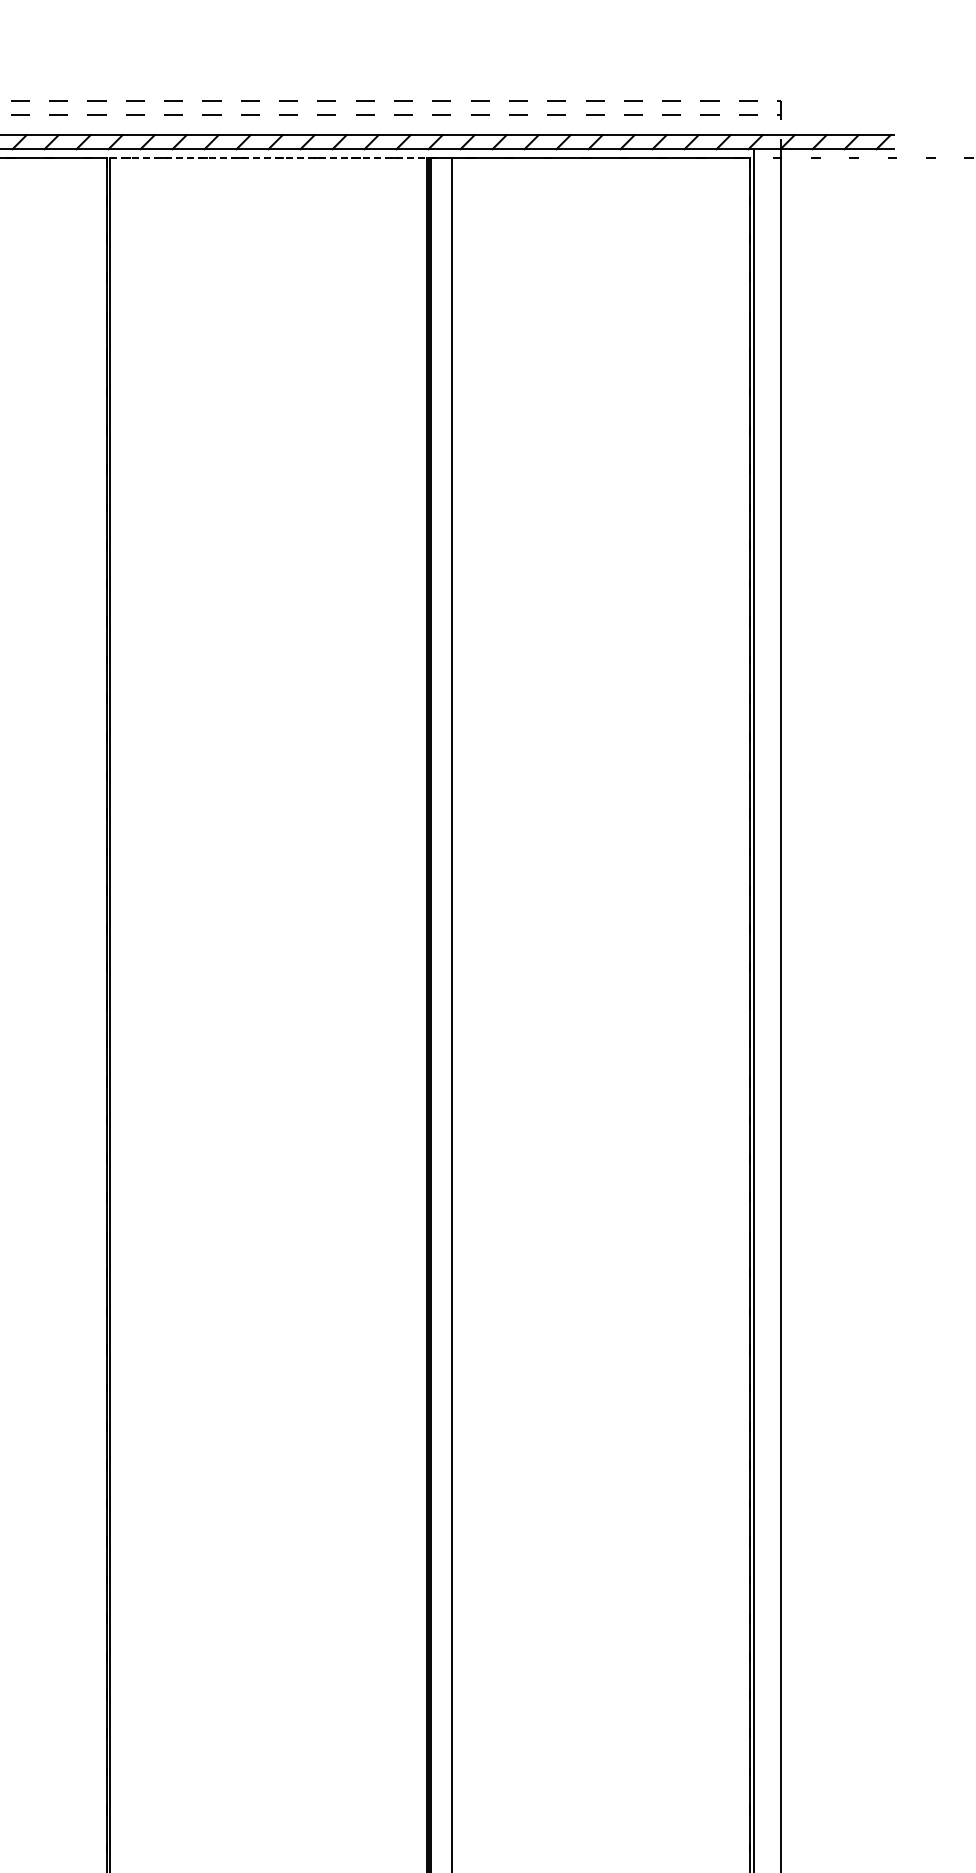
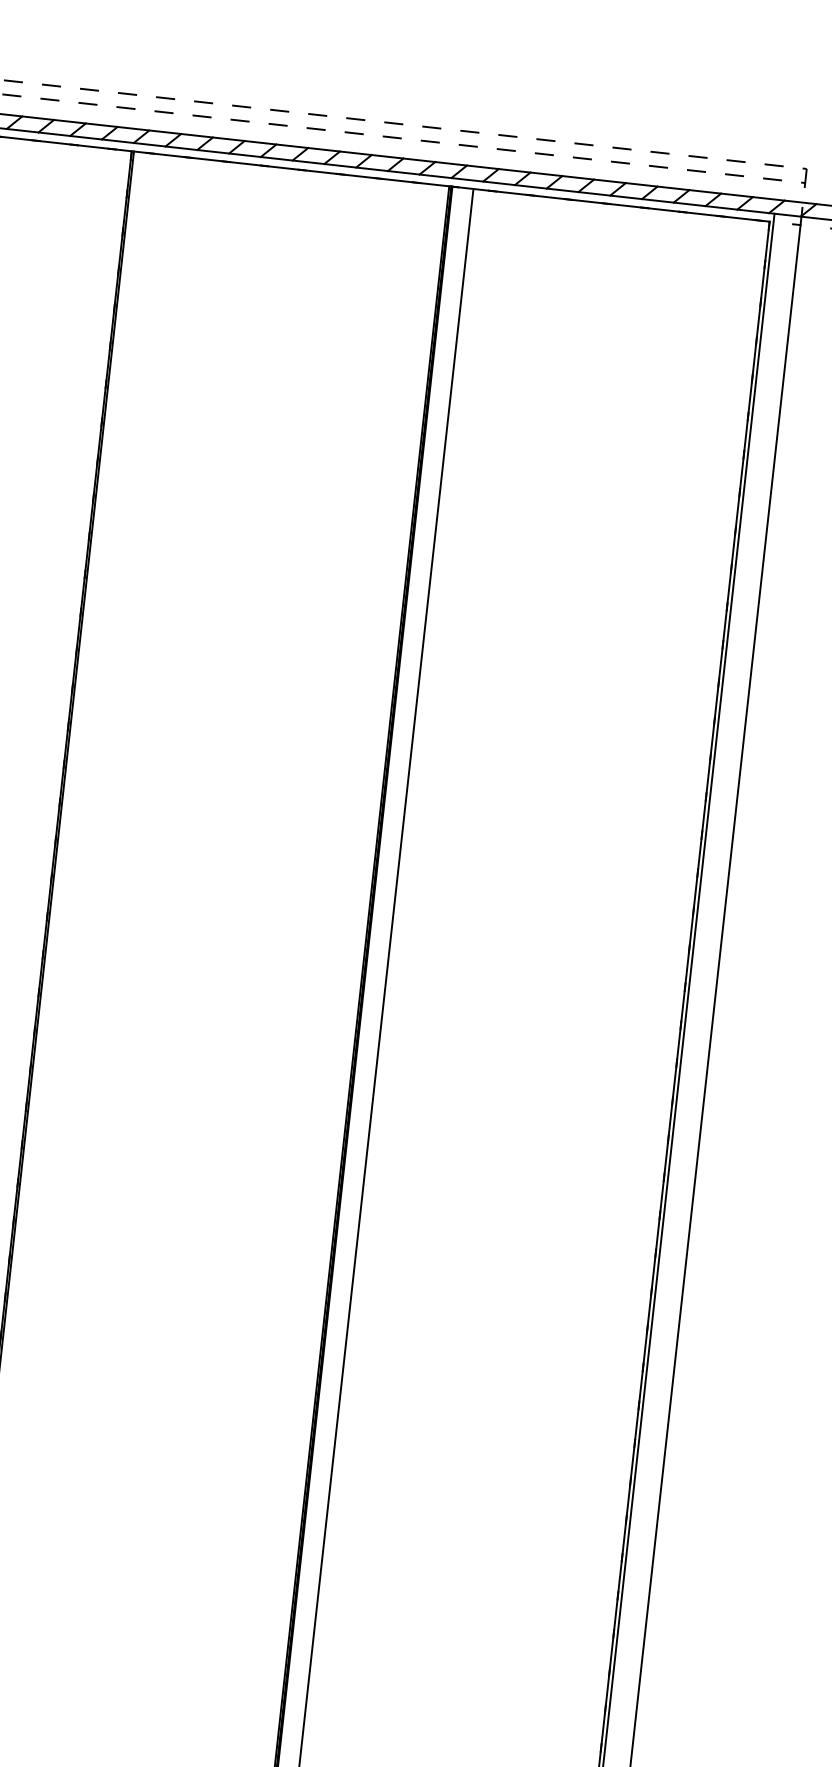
line: (269, 157) -> (292, 168), dashed -> solid

